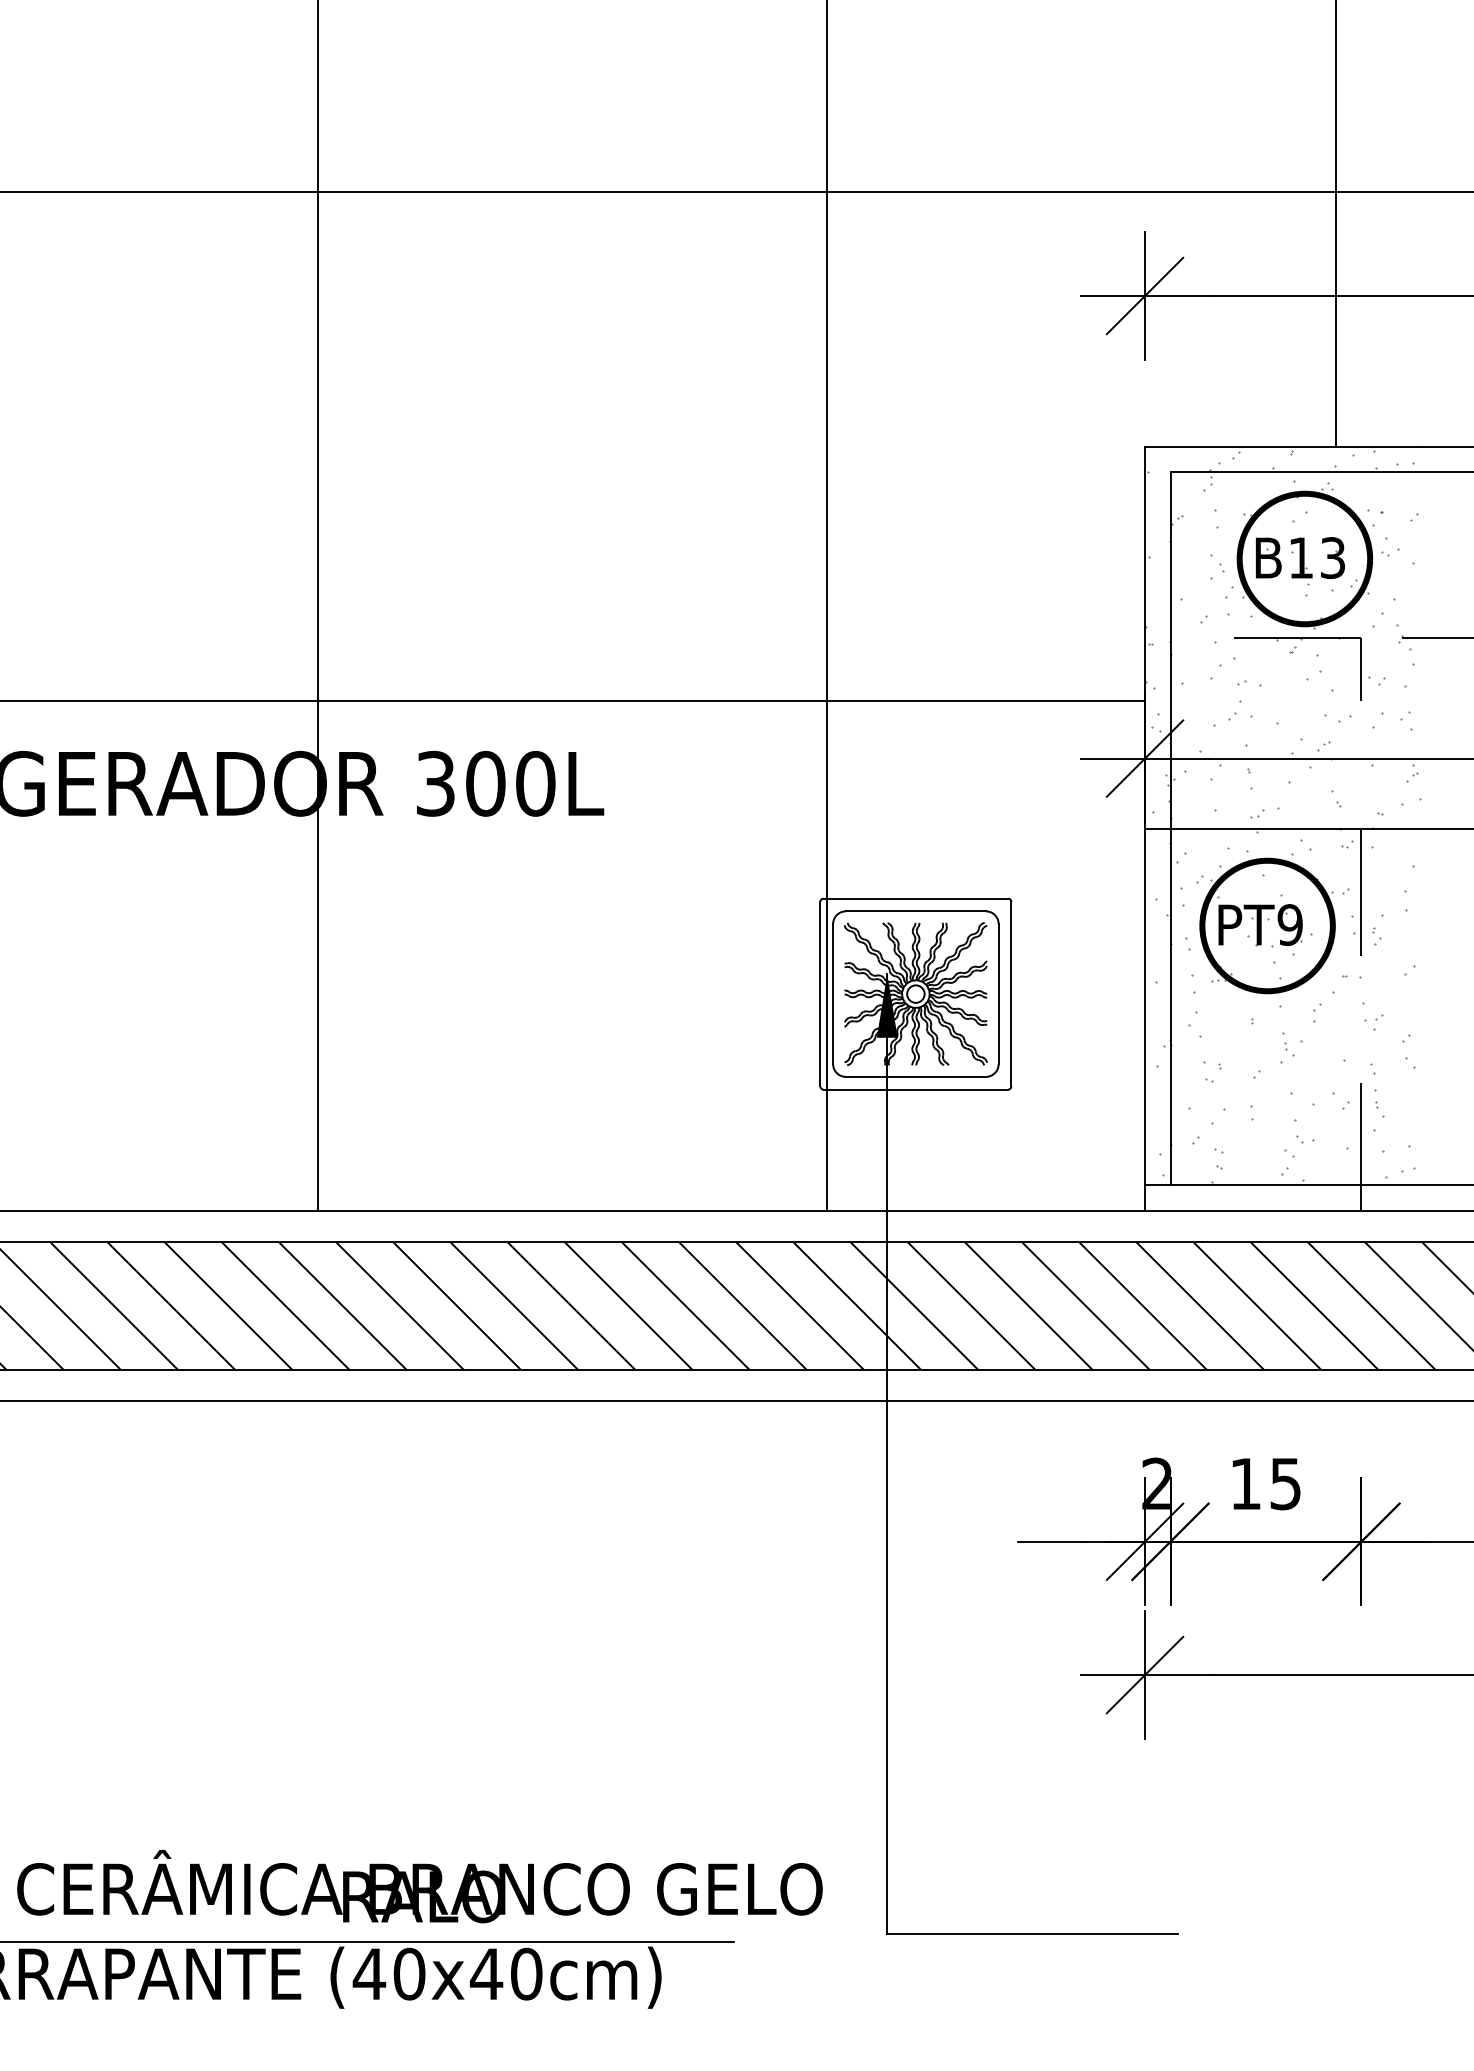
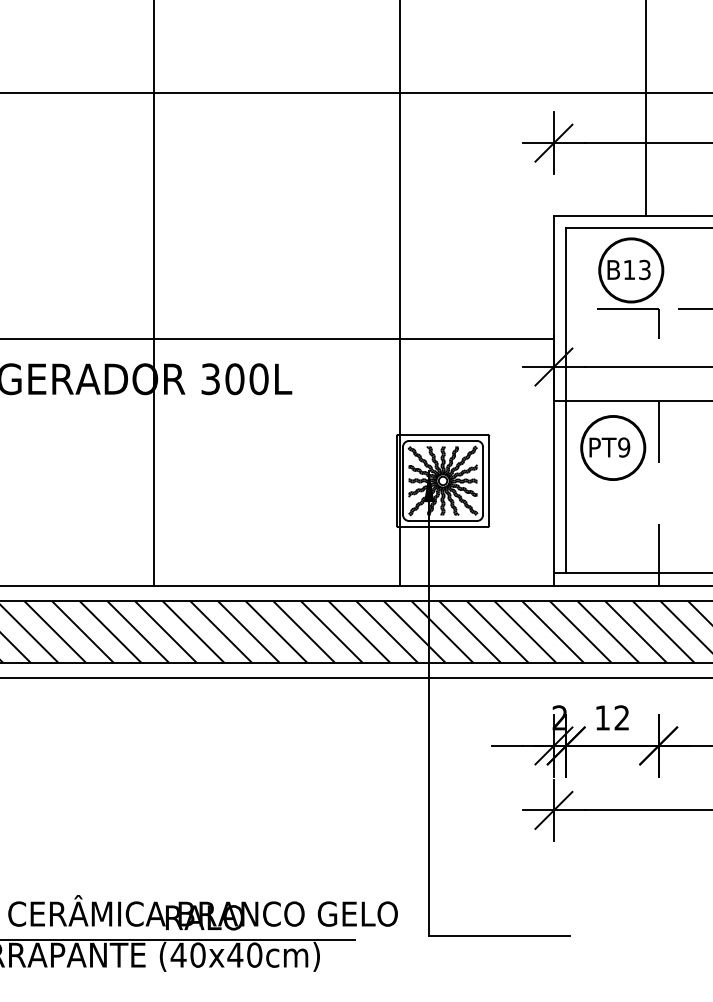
hatch: (1282, 815) -> (620, 394), removed
text: (1284, 1482) -> (621, 717), 15 -> 12

